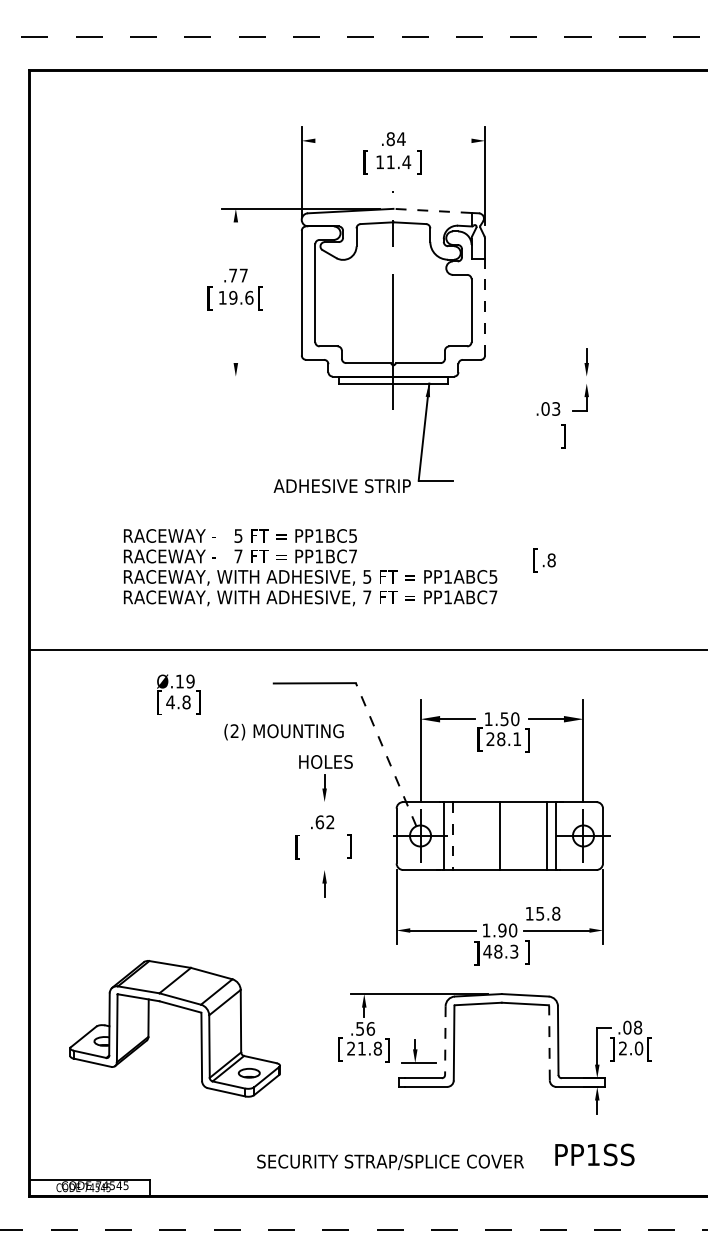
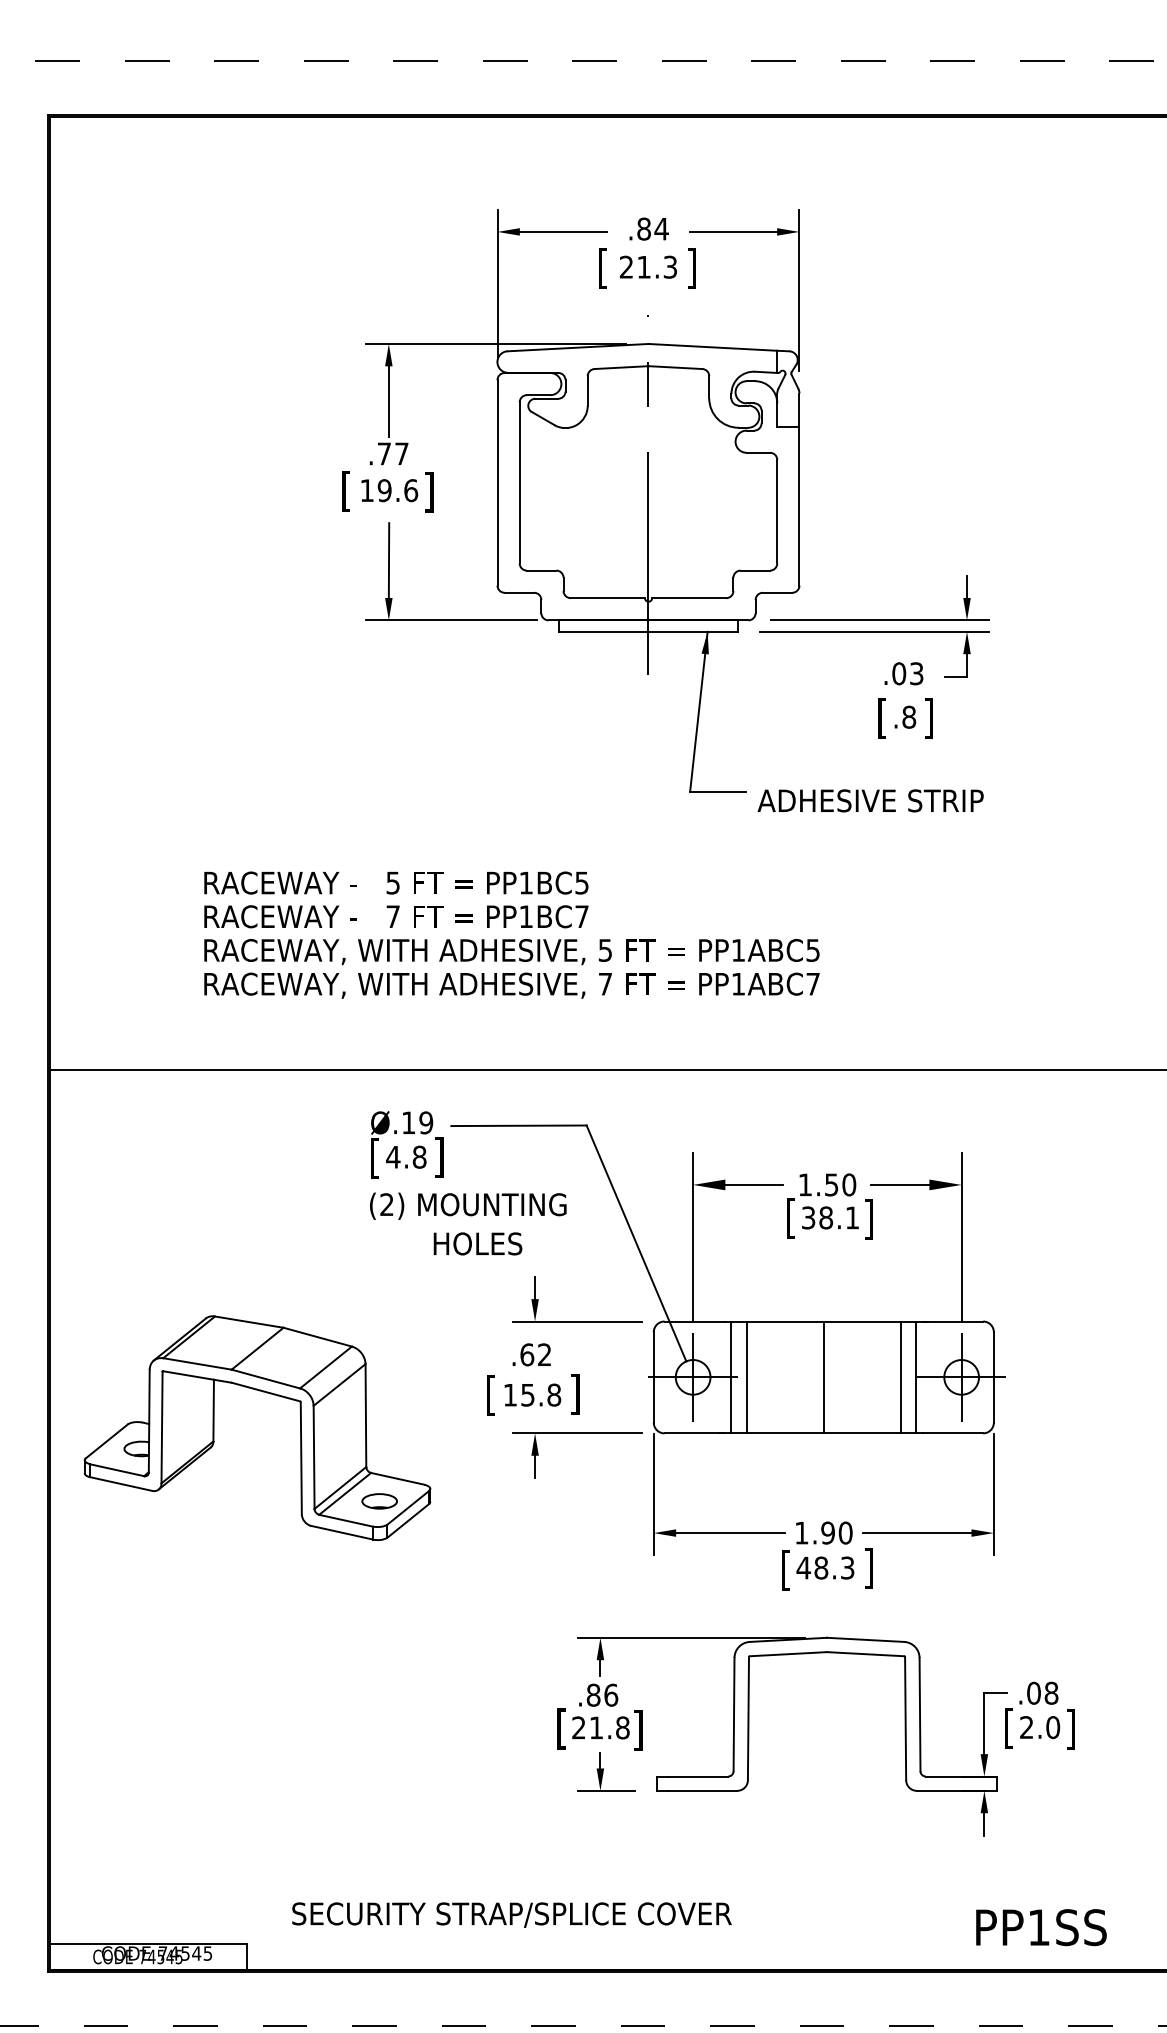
line: (341, 140) -> (562, 231), added
line: (444, 140) -> (732, 231), added
text: (393, 162) -> (648, 267), 11.4 -> 21.3
line: (432, 210) -> (712, 346), dashed -> solid
line: (235, 243) -> (388, 401), added
text: (260, 298) -> (429, 491), [ -> ]
line: (485, 307) -> (800, 506), dashed -> solid
line: (235, 340) -> (388, 560), added
line: (273, 376) -> (450, 620), added
line: (533, 376) -> (879, 620), added
line: (530, 383) -> (874, 631), added
text: (341, 486) -> (869, 801), moved
text: (544, 560) -> (897, 717), moved
text: (178, 694) -> (406, 1144), moved
text: (490, 739) -> (808, 1218), 28.1 -> 38.1
line: (386, 754) -> (637, 1243), dashed -> solid
text: (325, 761) -> (477, 1243), moved
line: (350, 802) -> (577, 1322), added
line: (452, 836) -> (745, 1378), dashed -> solid
line: (350, 870) -> (577, 1434), added
text: (543, 913) -> (533, 1394), moved
text: (476, 953) -> (785, 1570), ] -> [
part: (181, 1008) -> (267, 1394), moved
text: (360, 1028) -> (594, 1694), .56 -> .86
line: (445, 1041) -> (734, 1715), dashed -> solid
line: (549, 1042) -> (905, 1717), dashed -> solid
text: (612, 1049) -> (1009, 1729), ] -> [
text: (649, 1049) -> (1070, 1729), [ -> ]
part: (418, 1051) -> (605, 1772), moved
text: (594, 1154) -> (1040, 1926), moved
text: (390, 1162) -> (511, 1915), moved

